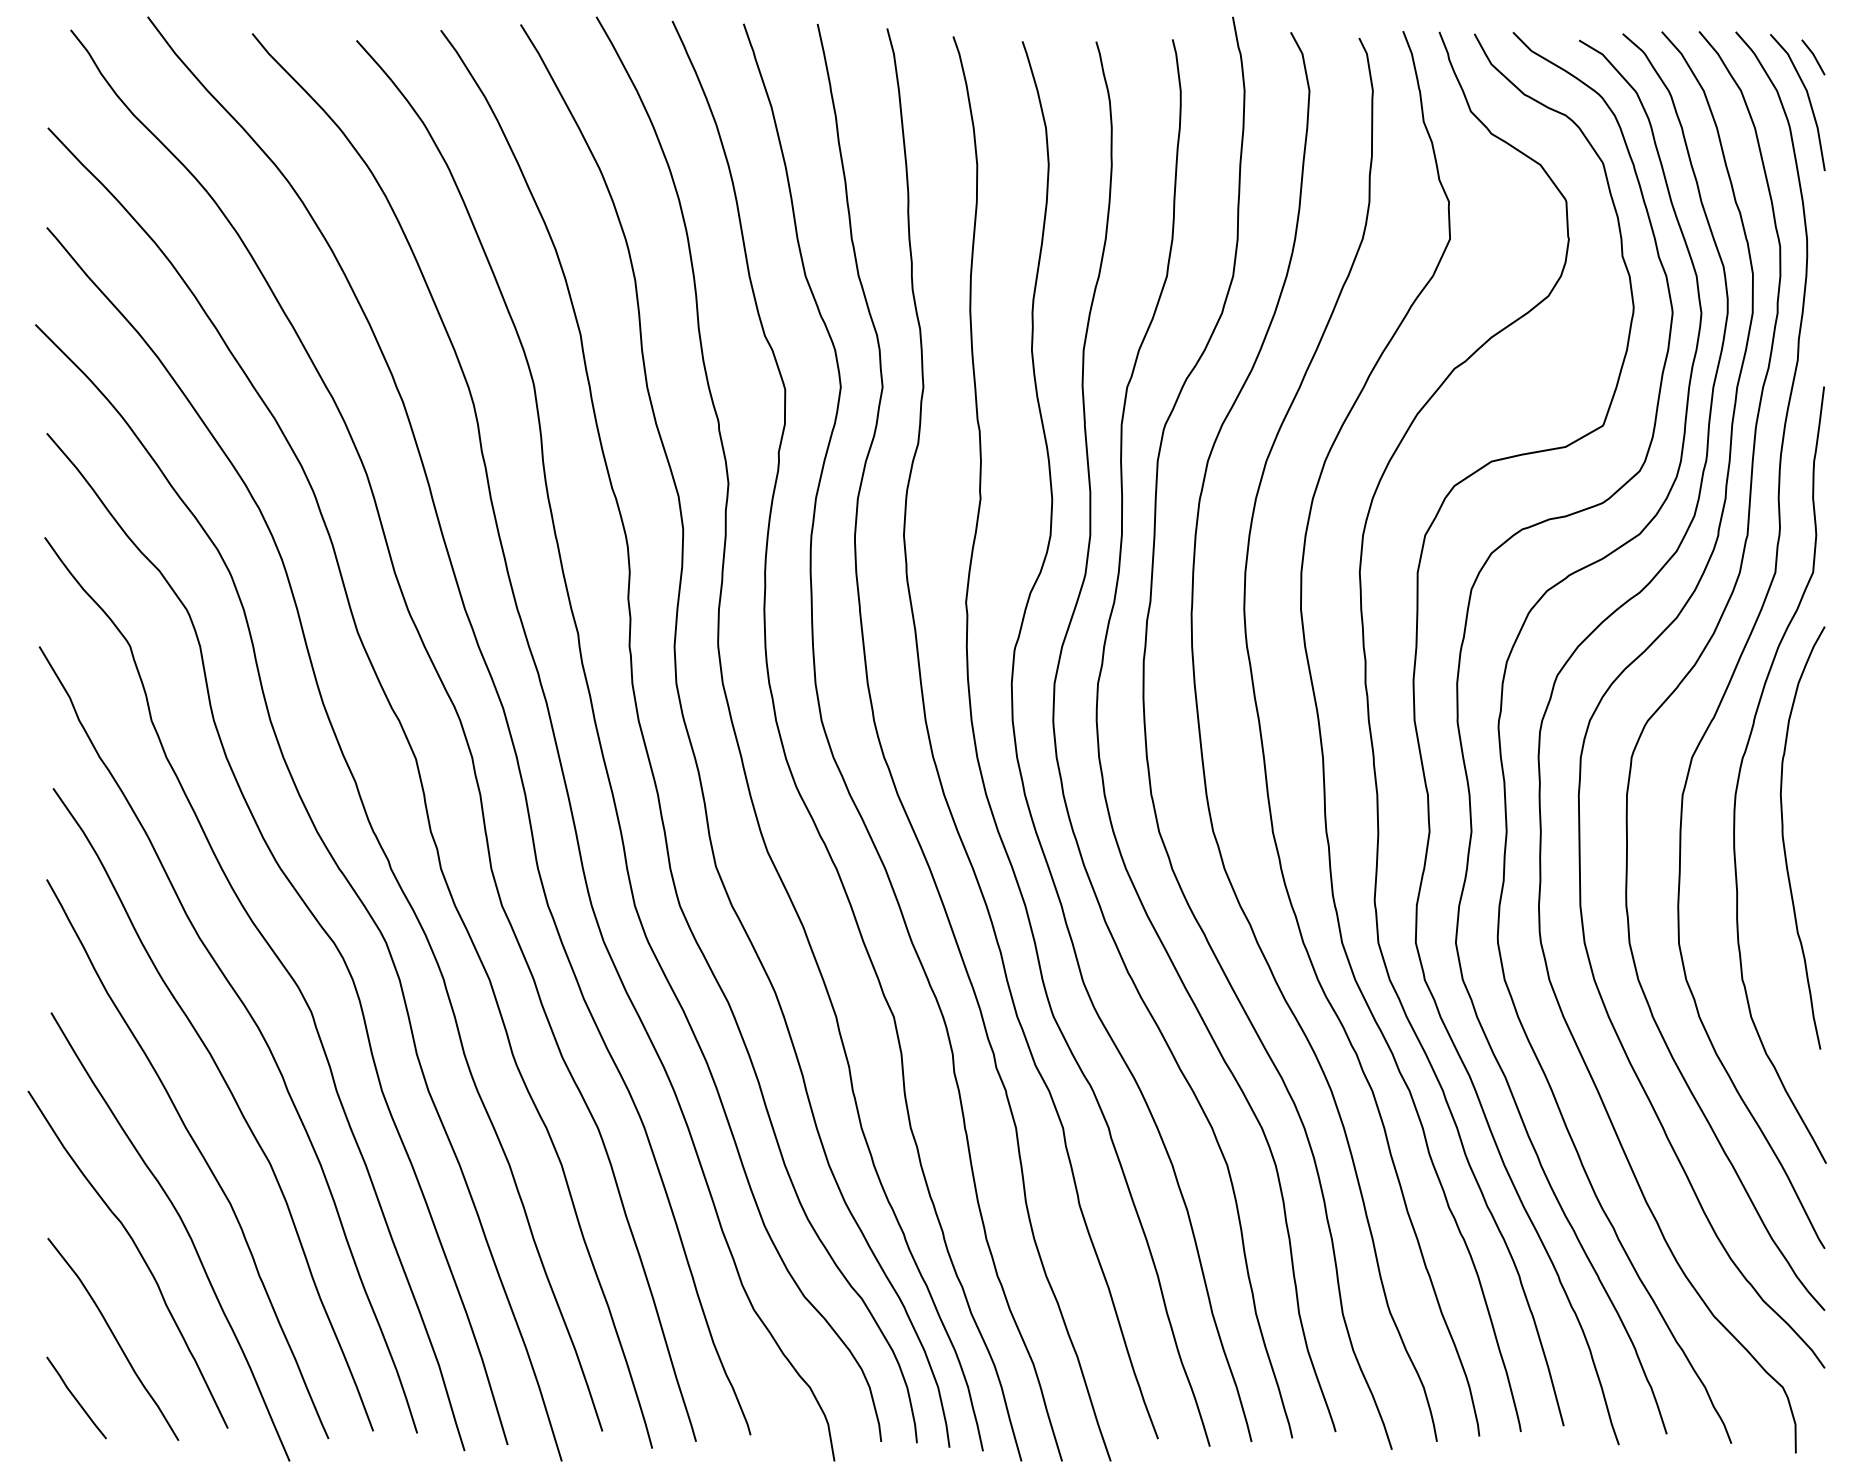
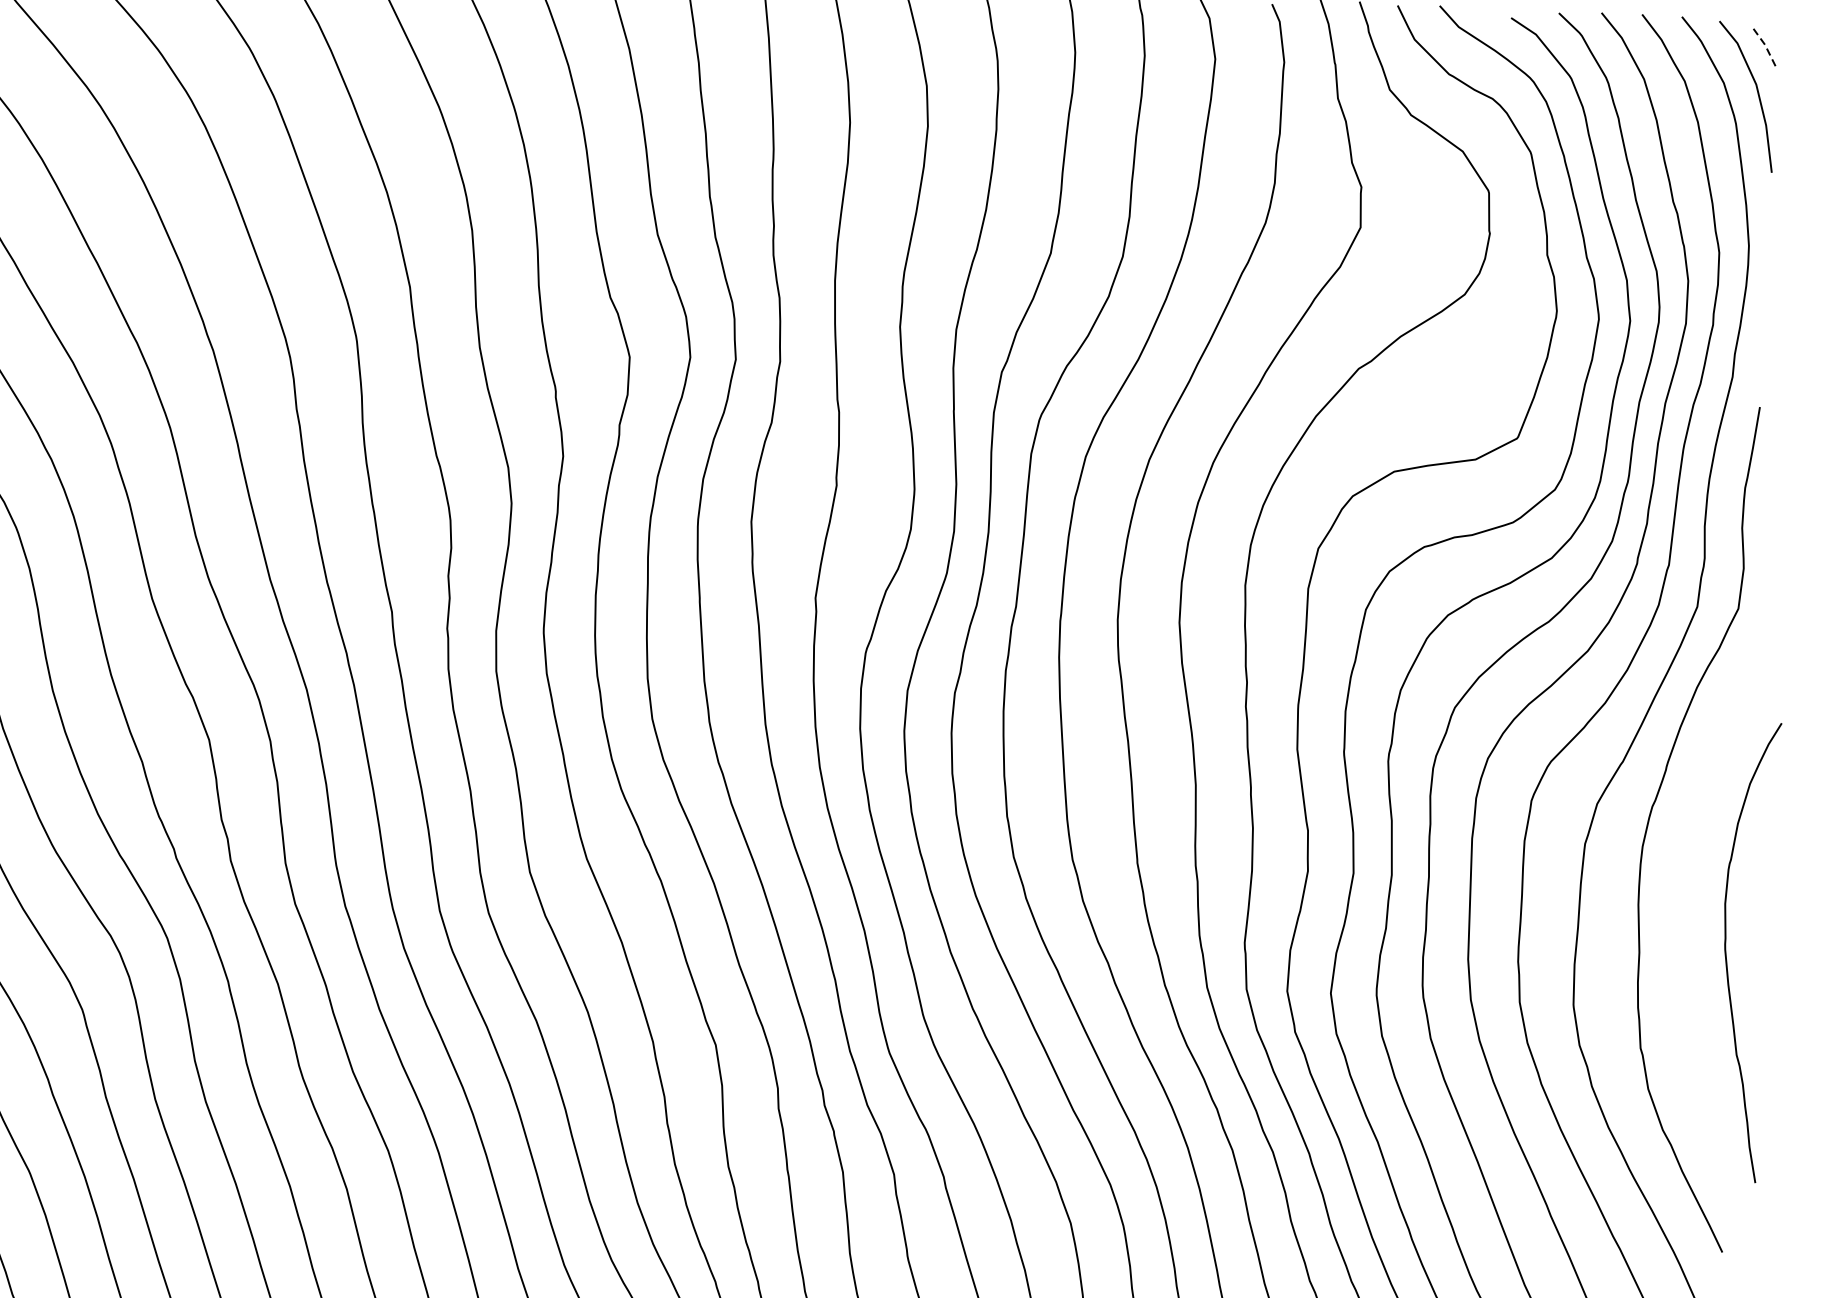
line: (1814, 56) -> (1766, 47), solid -> dashed
curve: (1784, 839) -> (1726, 952), moved

